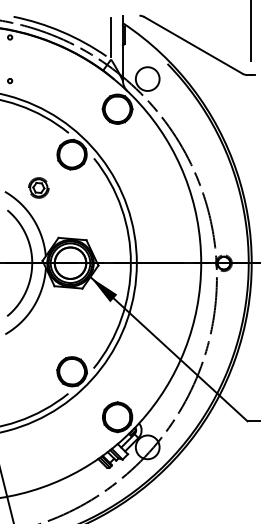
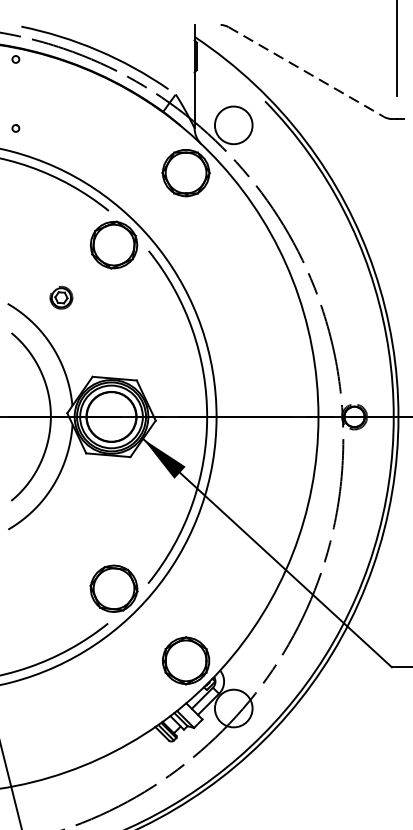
line: (111, 37) -> (176, 59), removed
line: (193, 45) -> (306, 72), solid -> dashed
part: (38, 187) -> (60, 297), size x0.7

